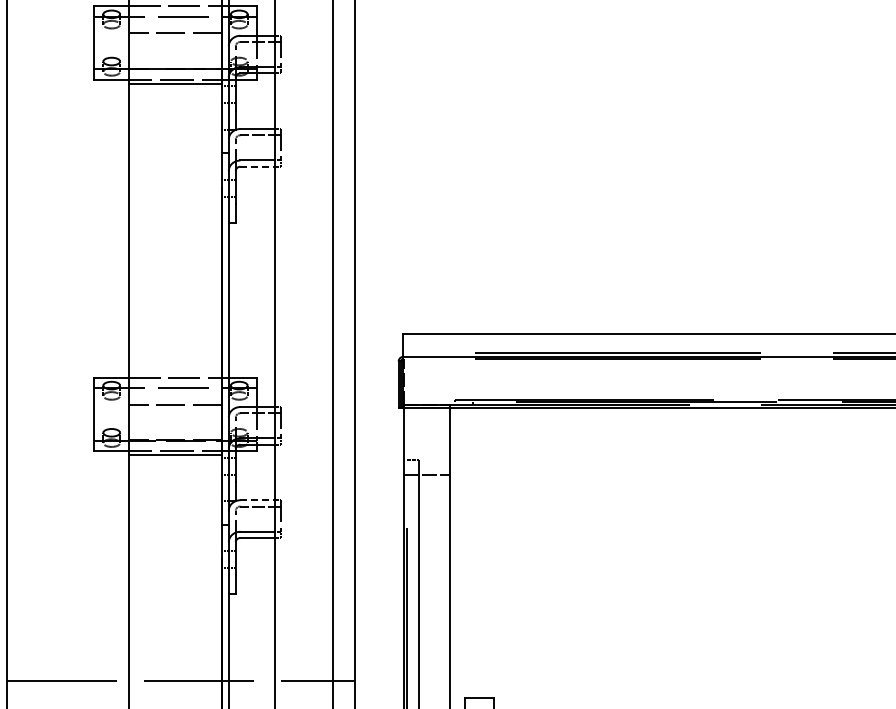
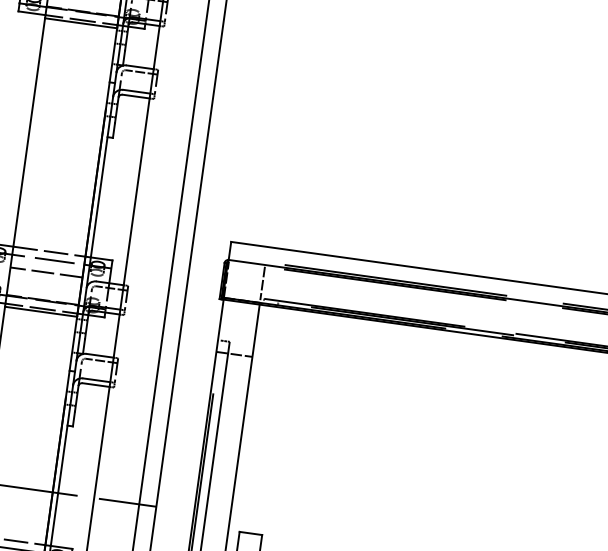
line: (258, 166) -> (136, 96), dashed -> solid
line: (450, 380) -> (262, 283), added
line: (258, 500) -> (100, 356), dashed -> solid

